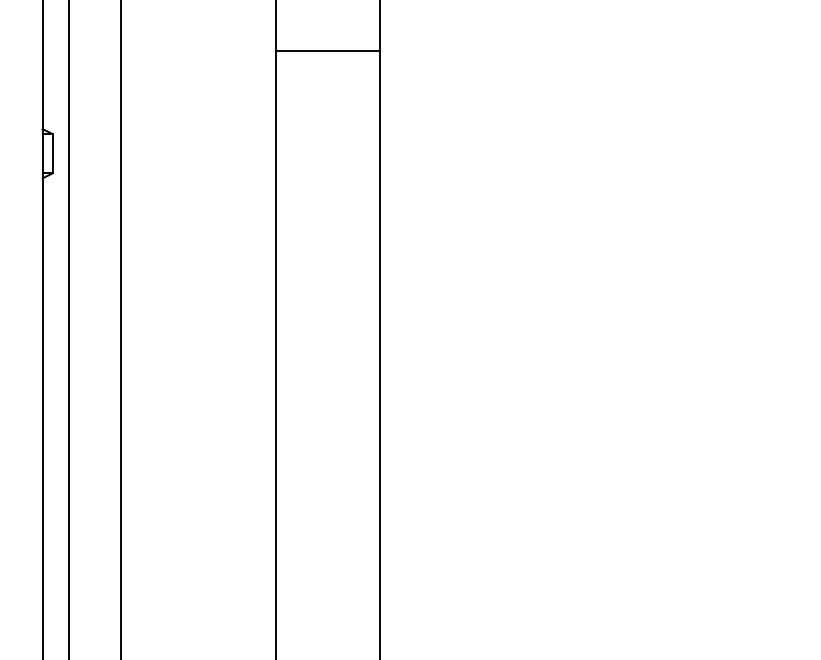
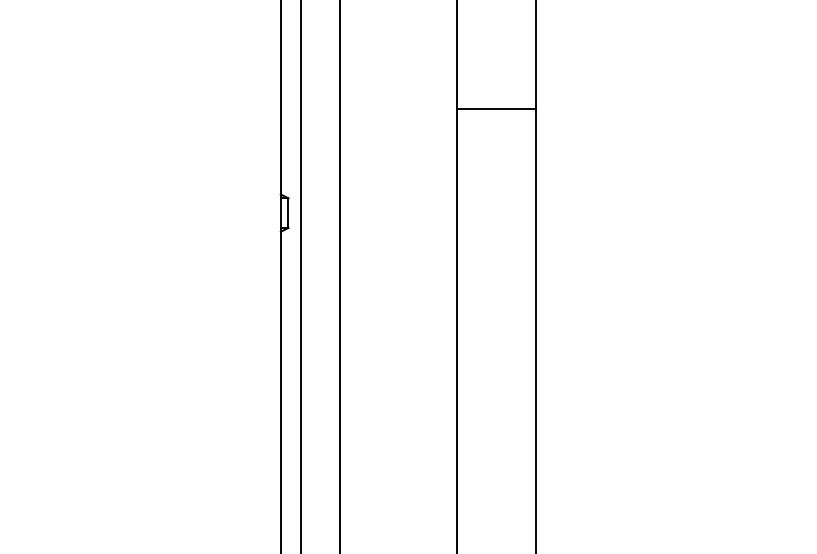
line: (327, 51) -> (496, 109), moved

